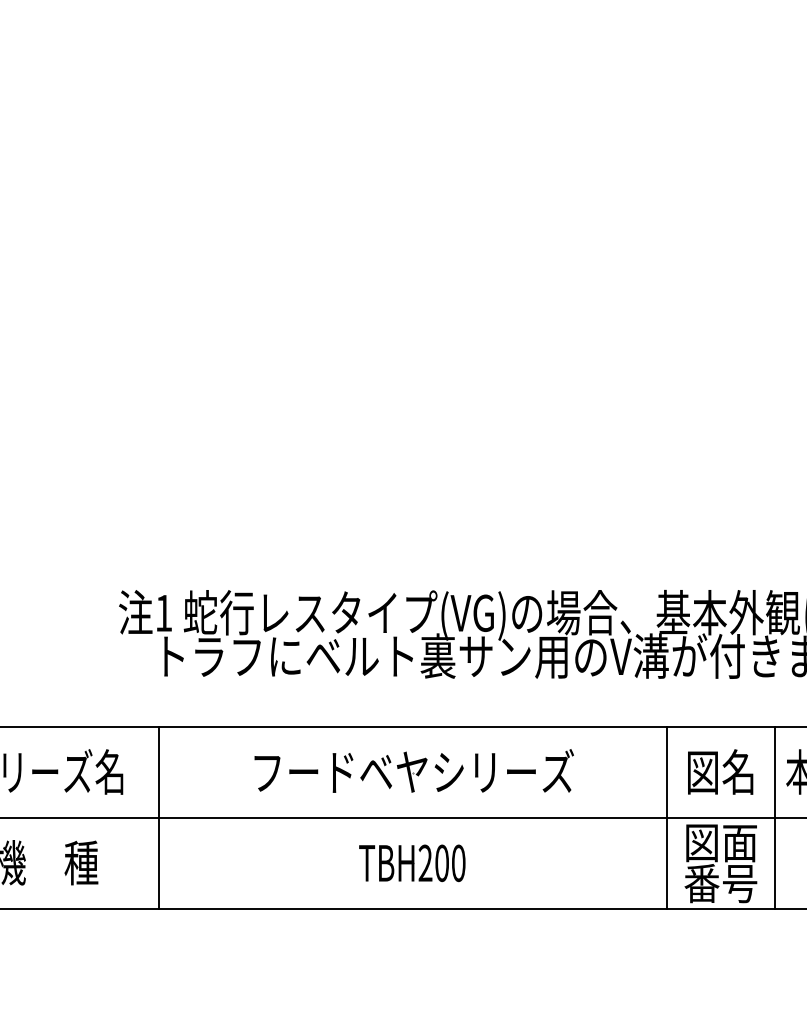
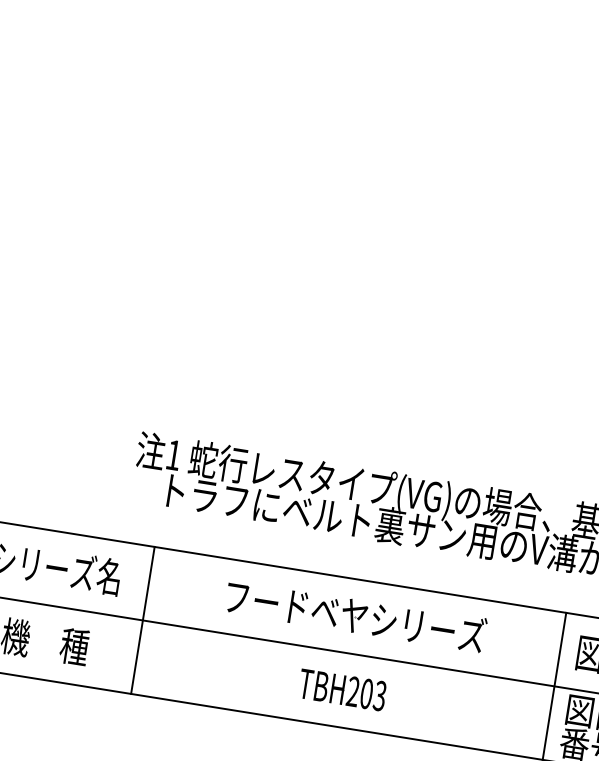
text: (458, 862) -> (380, 695), TBH200 -> TBH203

